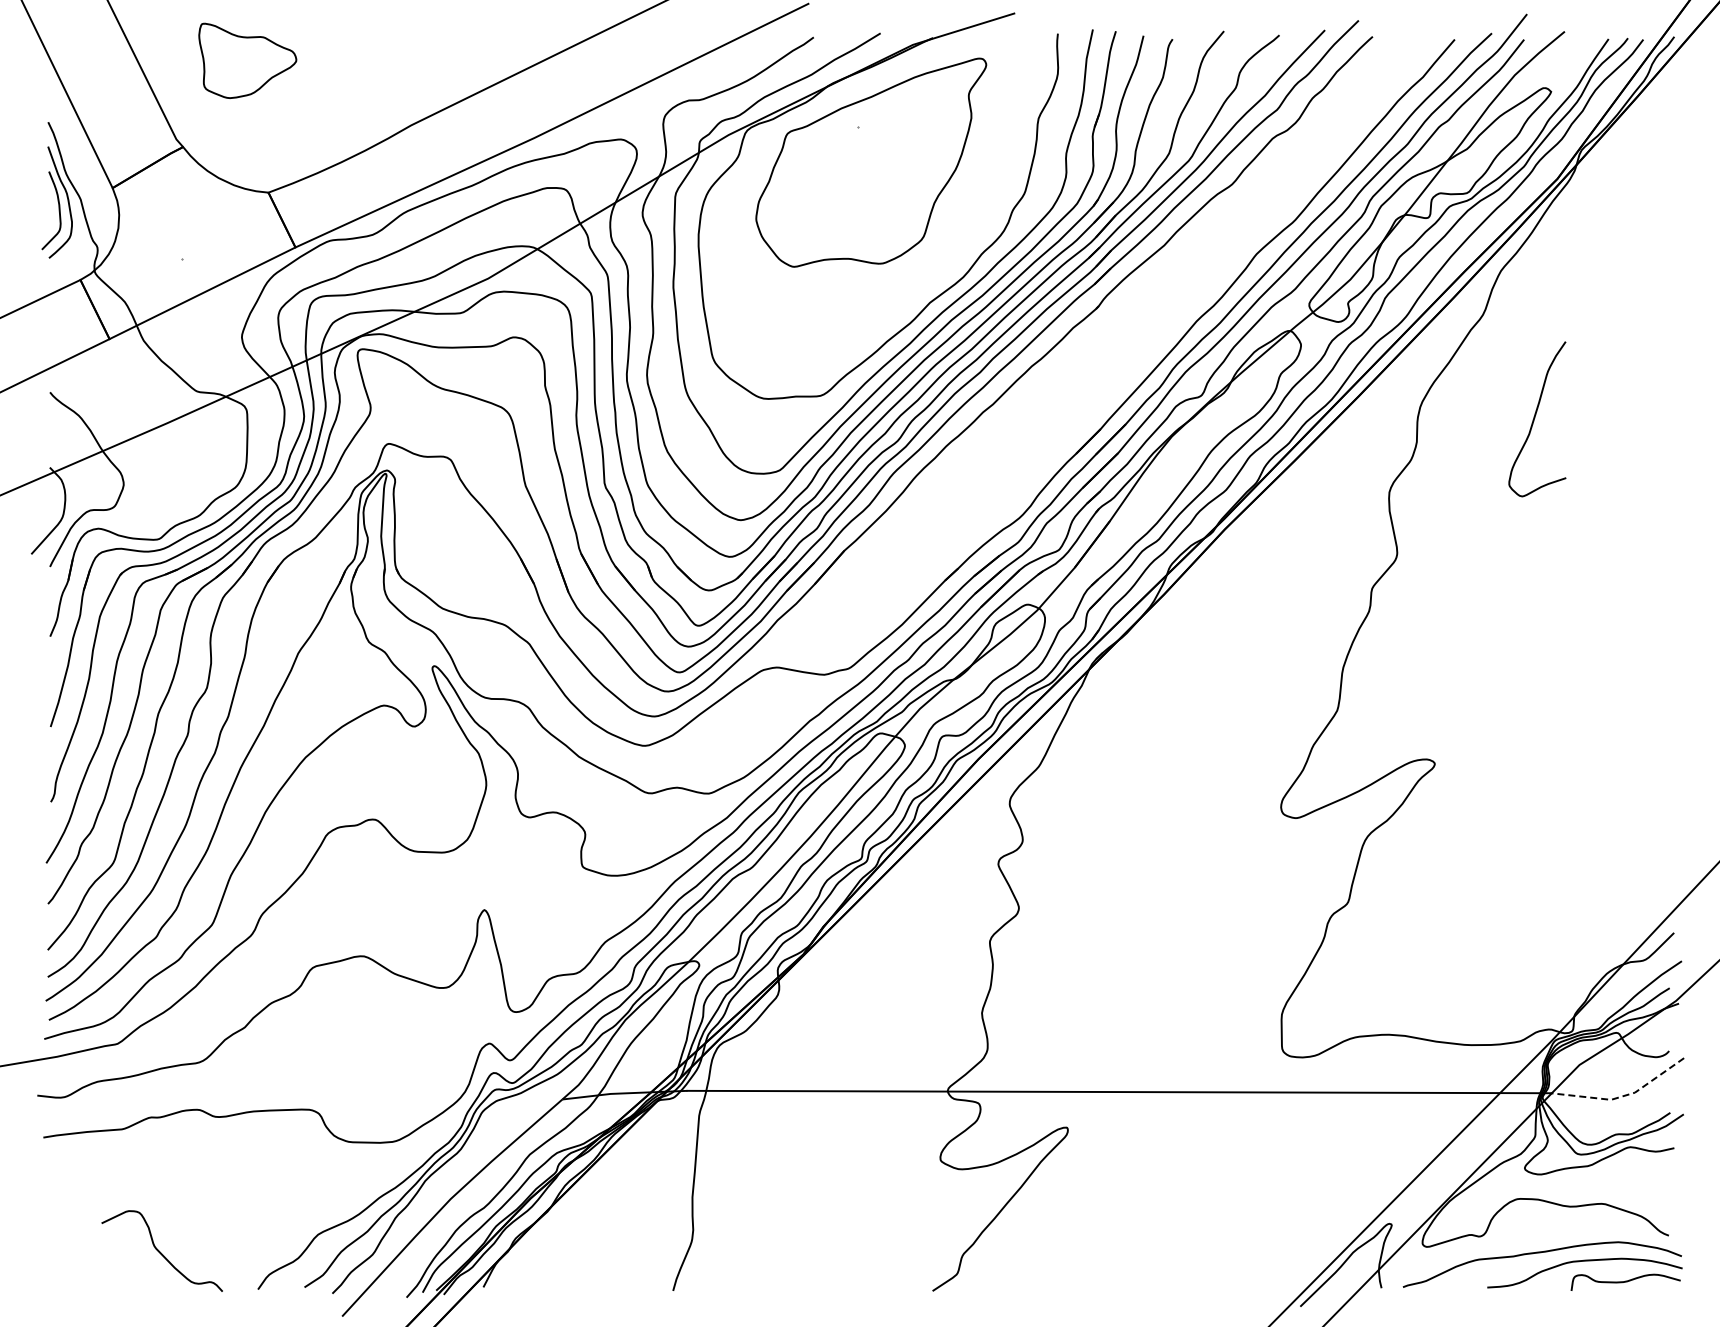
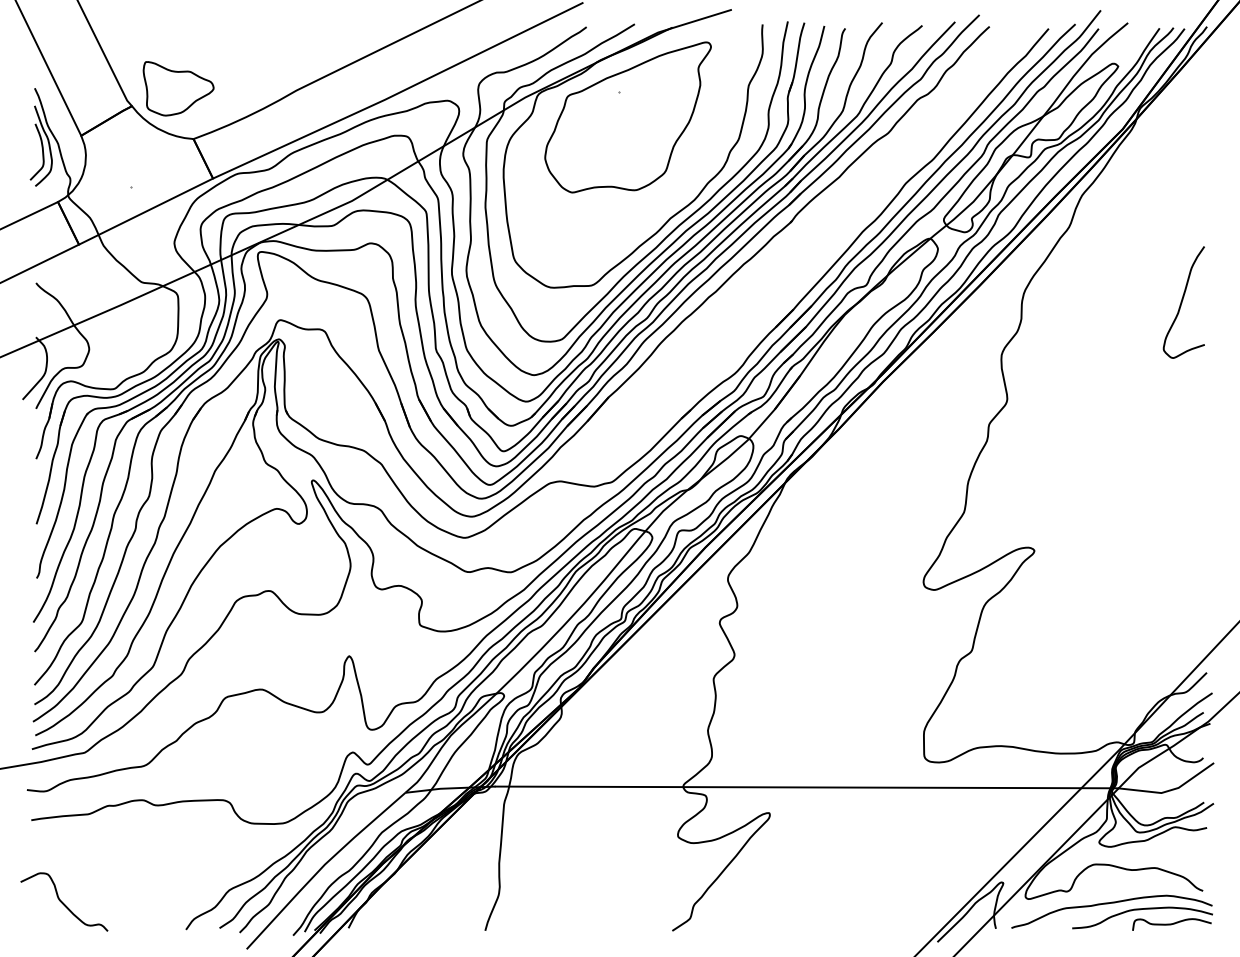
part: (247, 60) -> (178, 88), moved
curve: (1535, 418) -> (1182, 301), moved
line: (1622, 1096) -> (1169, 790), dashed -> solid
curve: (160, 1251) -> (63, 902), moved

